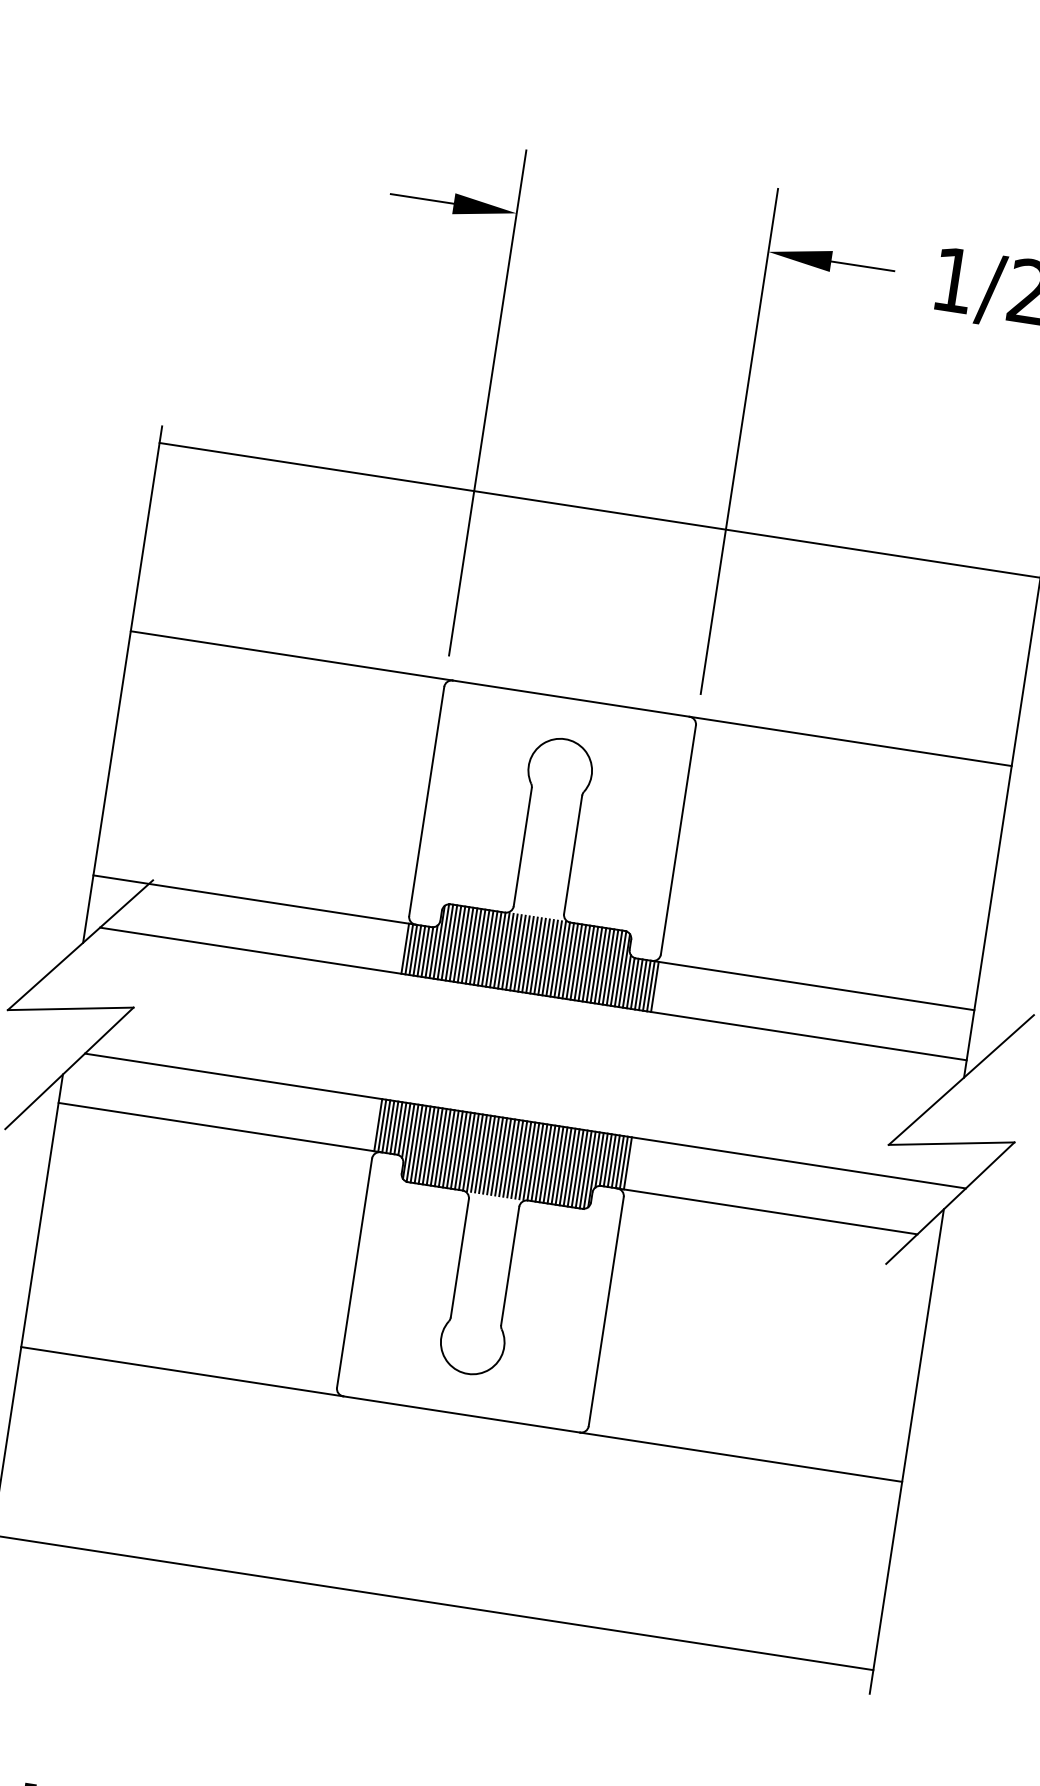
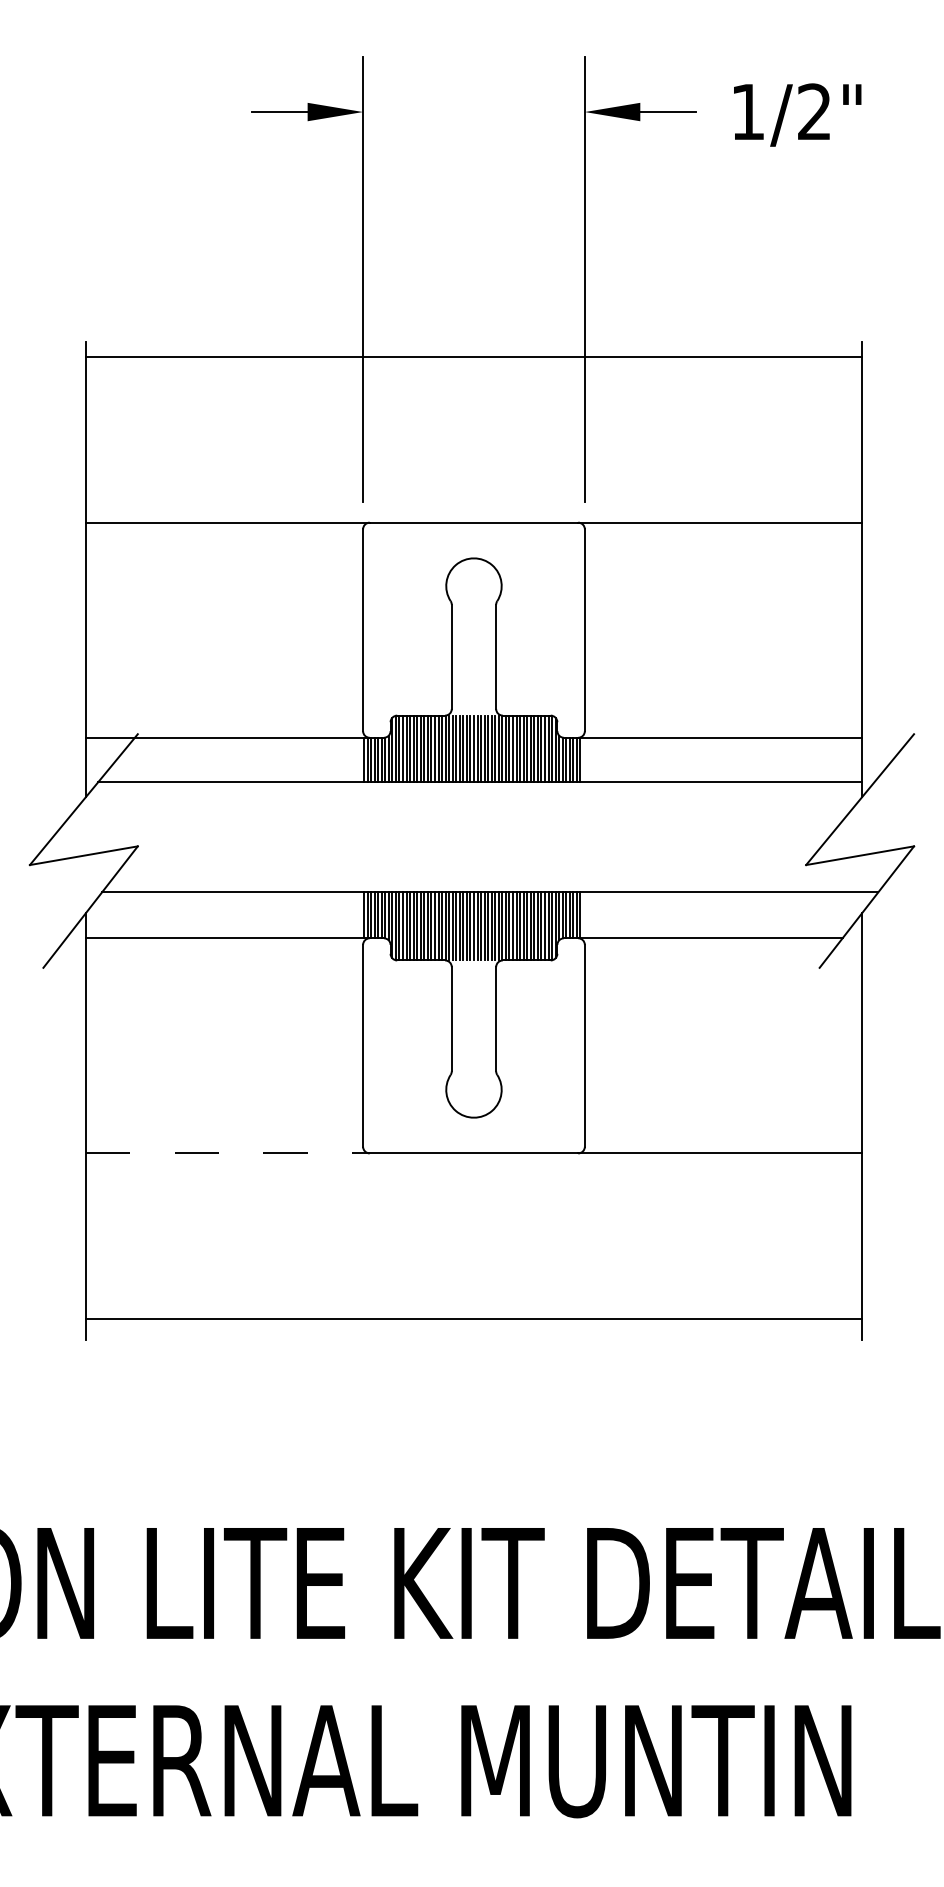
line: (654, 986) -> (583, 759), removed
line: (627, 1163) -> (583, 915), removed
line: (181, 1371) -> (227, 1153), solid -> dashed

